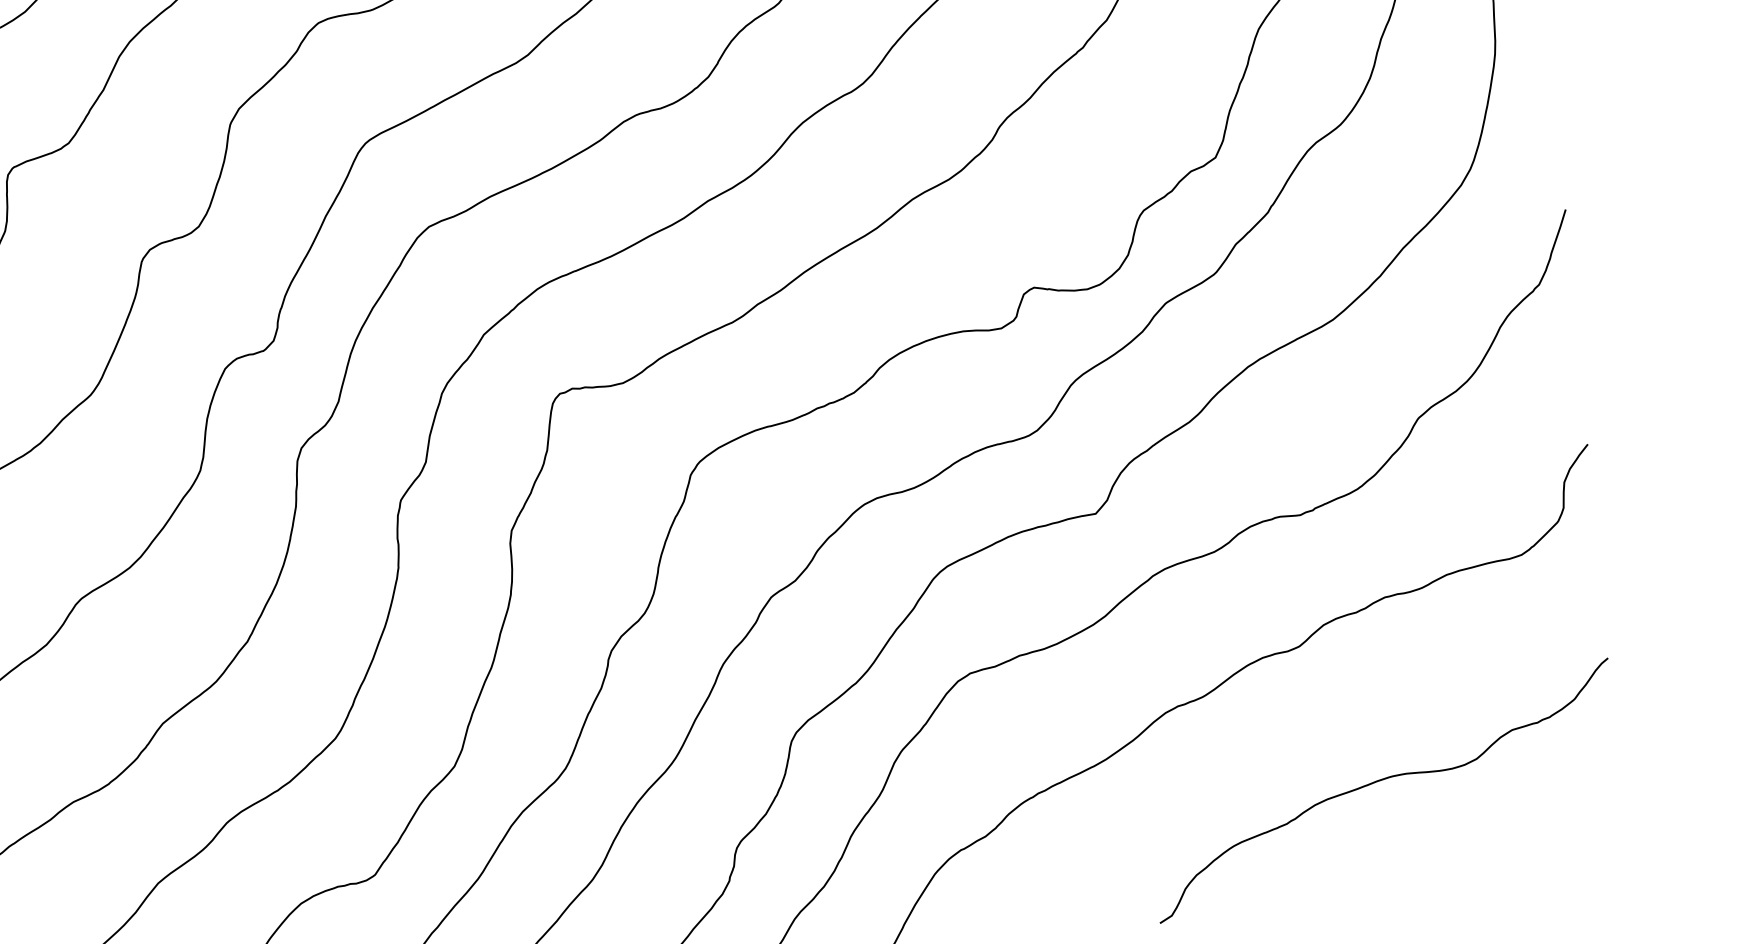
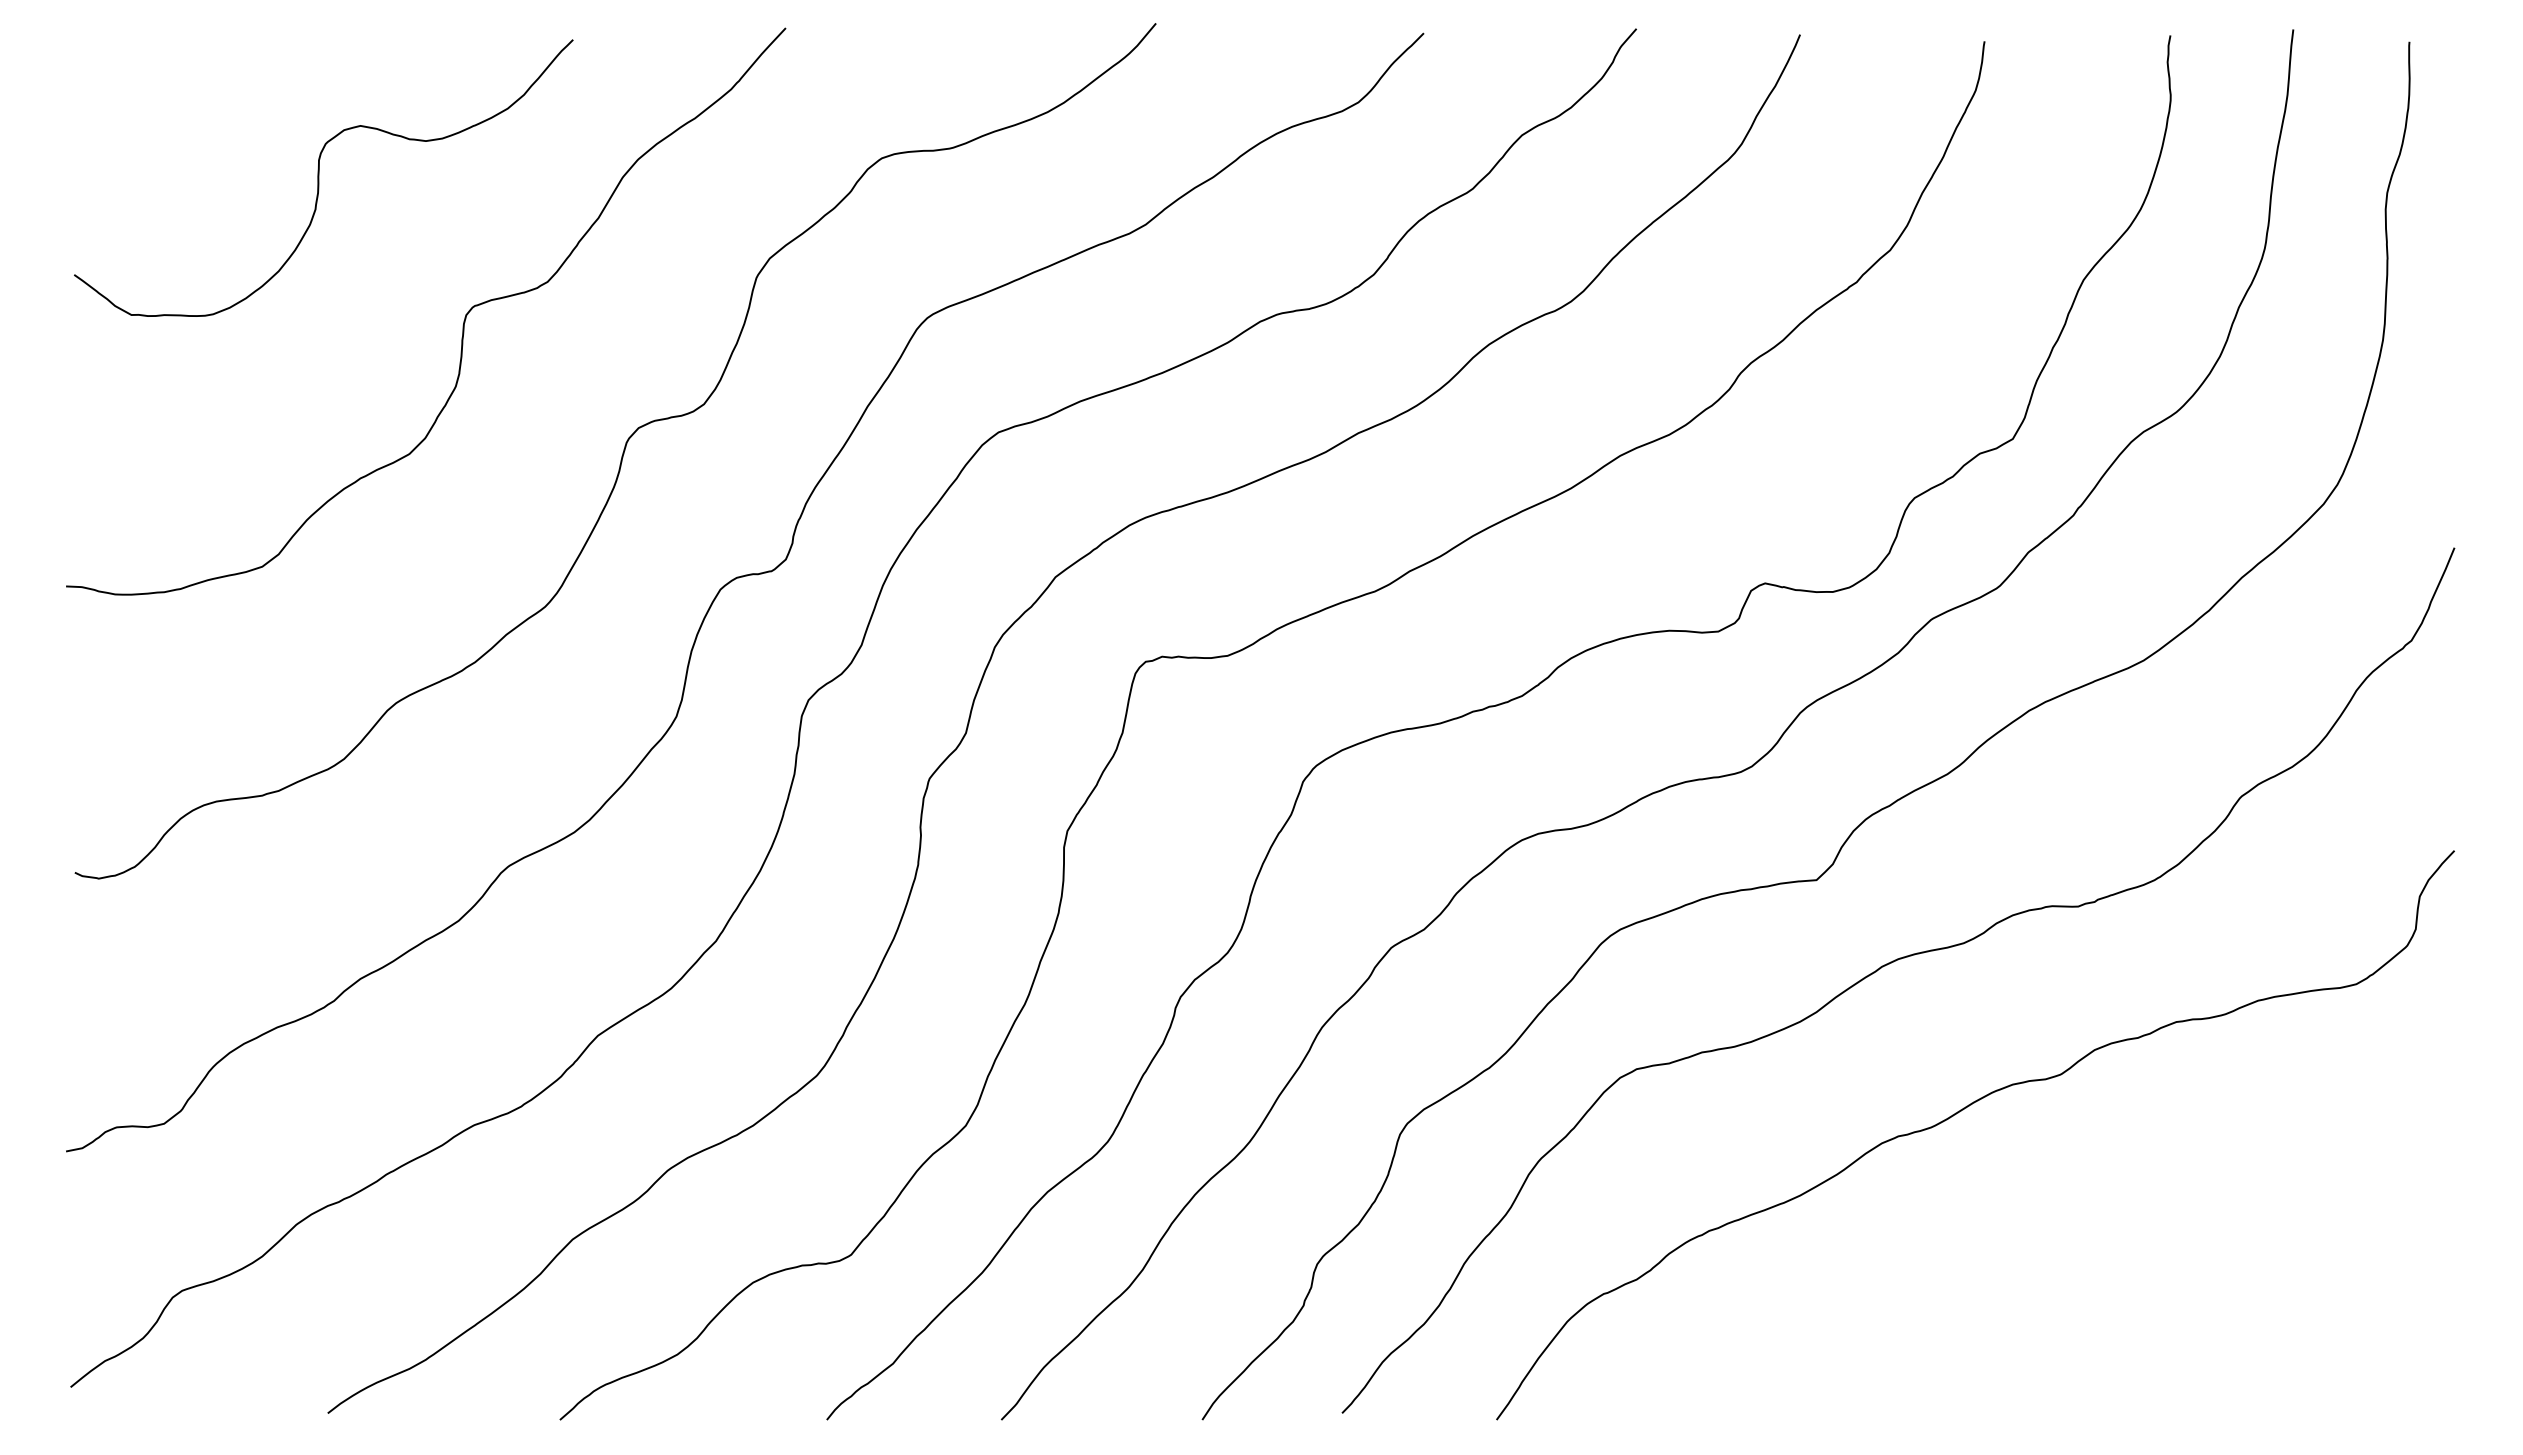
curve: (1380, 781) -> (2148, 1256), removed

